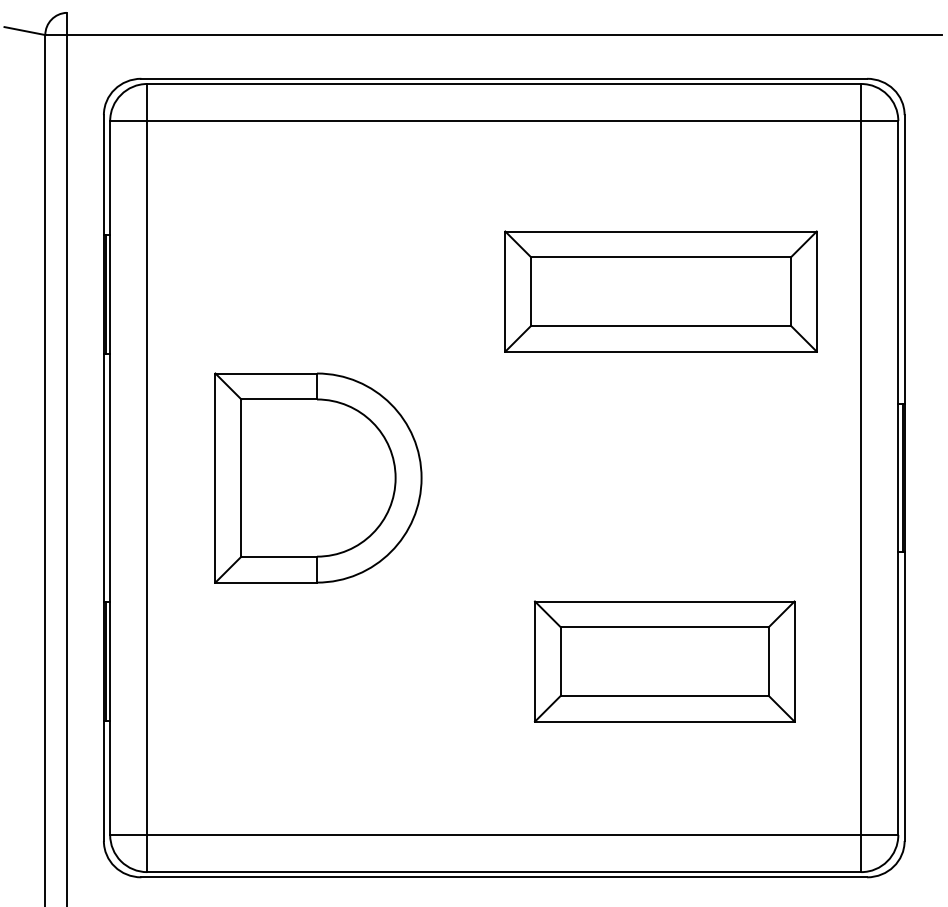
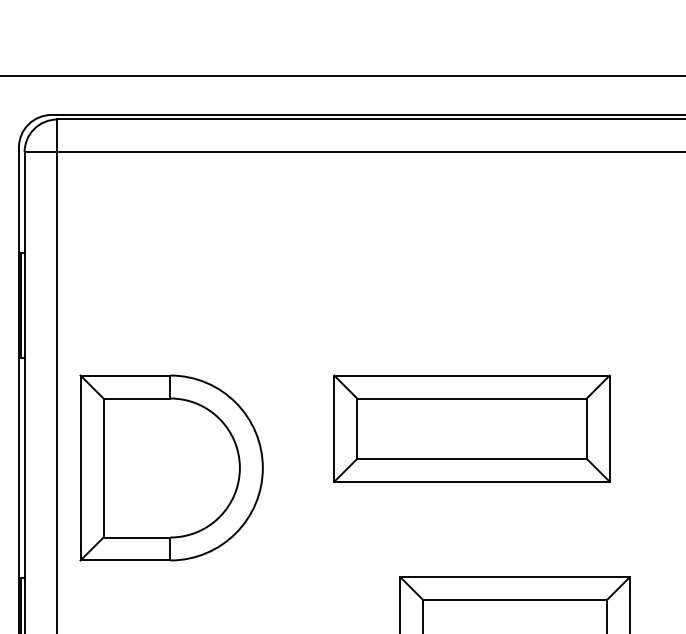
part: (660, 291) -> (471, 428), moved
part: (318, 477) -> (171, 467), moved

